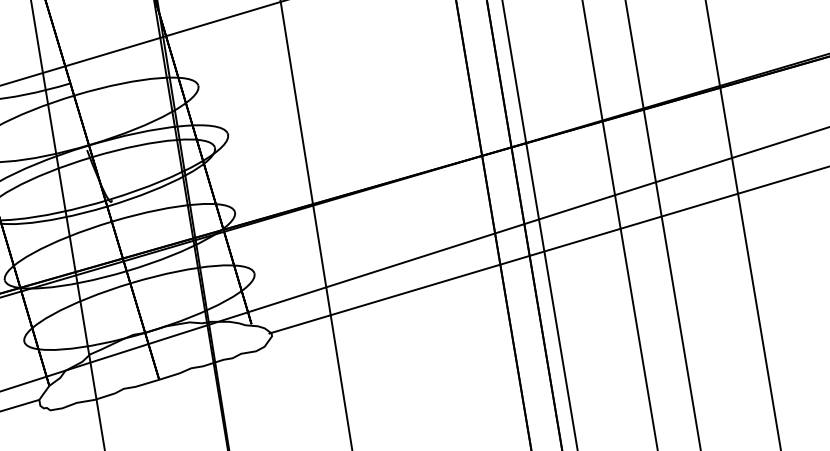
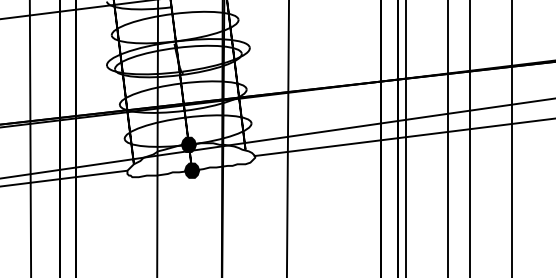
fill: (144, 332) -> (188, 144), added
fill: (159, 379) -> (192, 170), added

